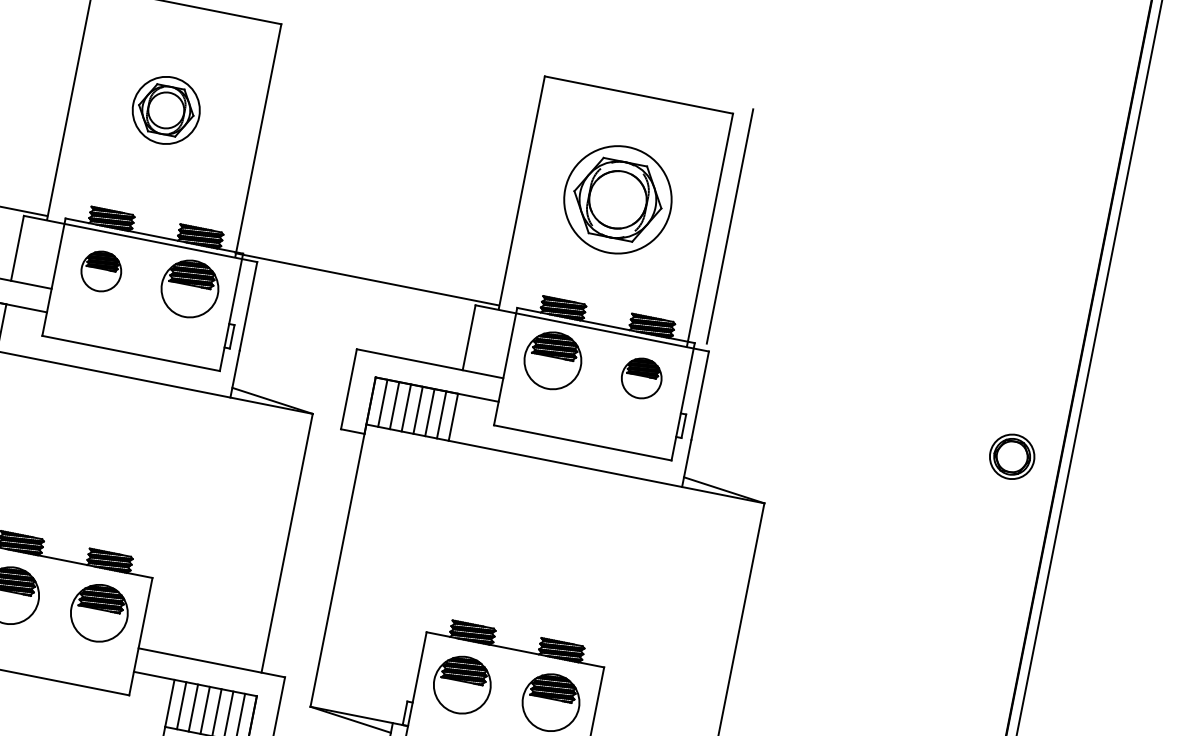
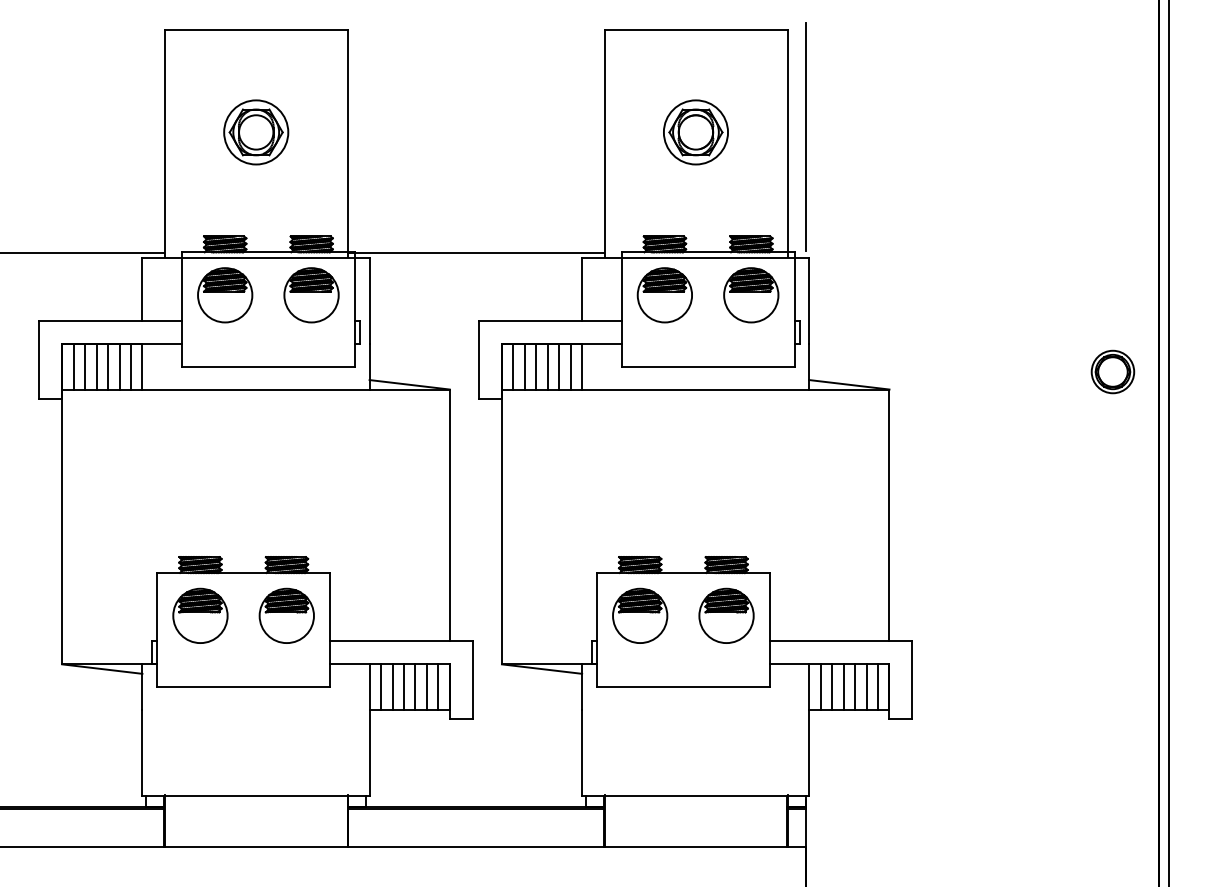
part: (617, 199) -> (695, 132), size x0.62
part: (101, 271) -> (225, 295), size x1.43
part: (641, 378) -> (751, 295), size x1.43
part: (1011, 456) -> (1112, 371), moved

